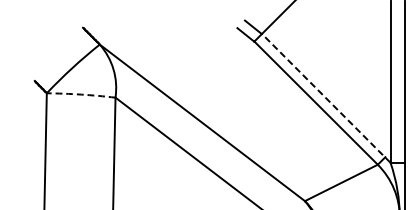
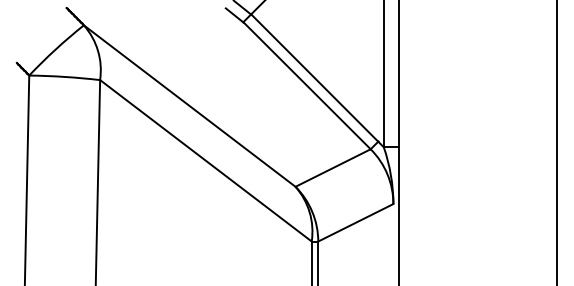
arc: (80, 94) -> (64, 76), dashed -> solid
line: (326, 98) -> (317, 80), dashed -> solid

